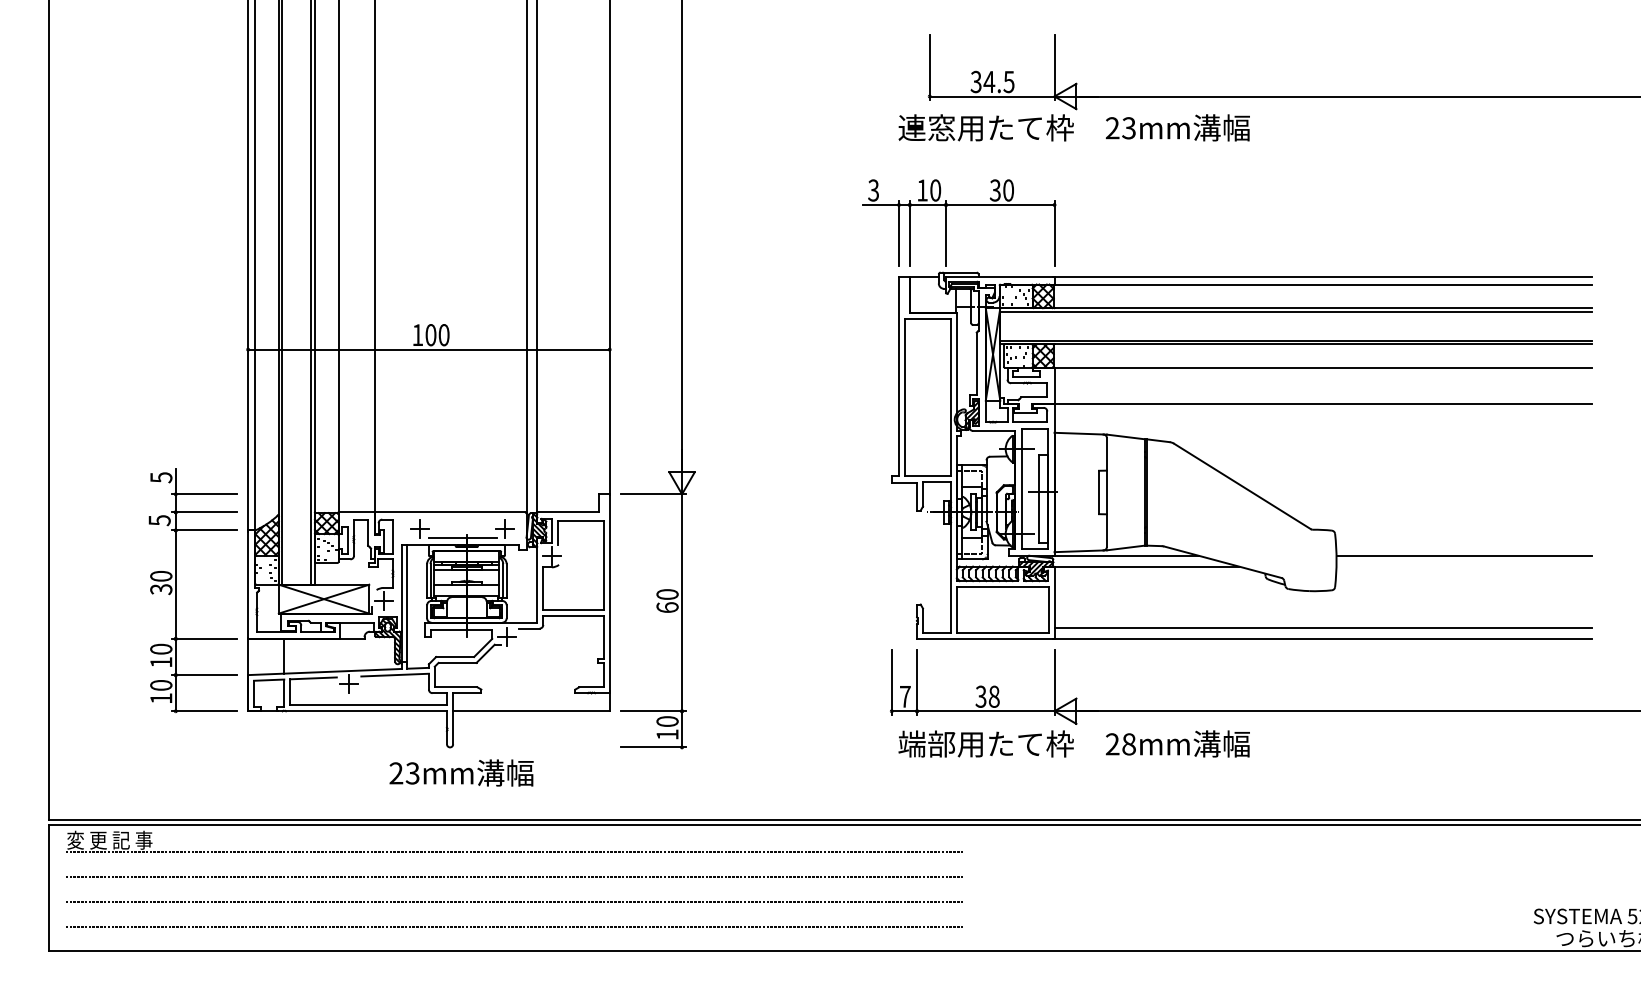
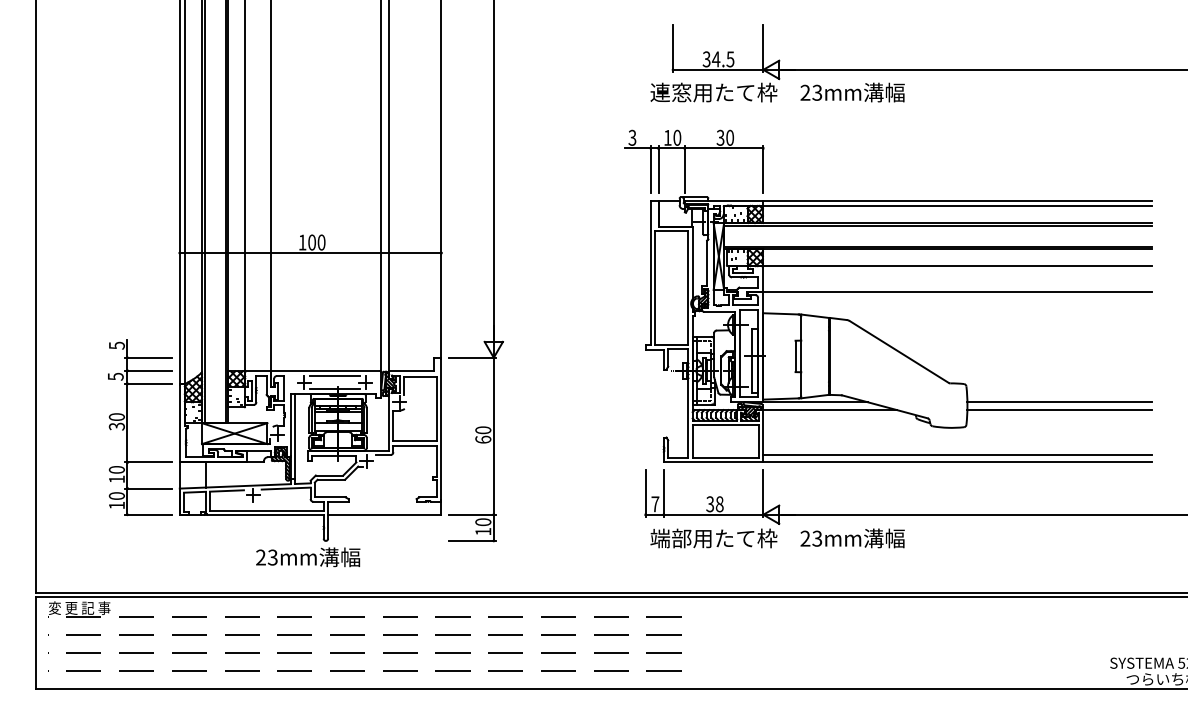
line: (462, 519) -> (334, 375), added
line: (1463, 566) -> (1059, 410), added
text: (1128, 744) -> (816, 538), 28mm -> 23mm
text: (461, 772) -> (308, 556), moved

